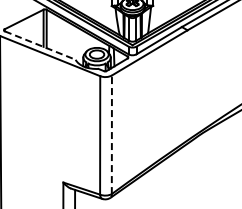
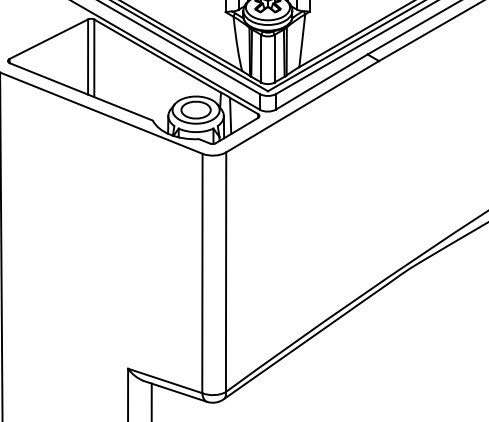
line: (40, 45) -> (81, 91), dashed -> solid
line: (111, 134) -> (225, 271), dashed -> solid

